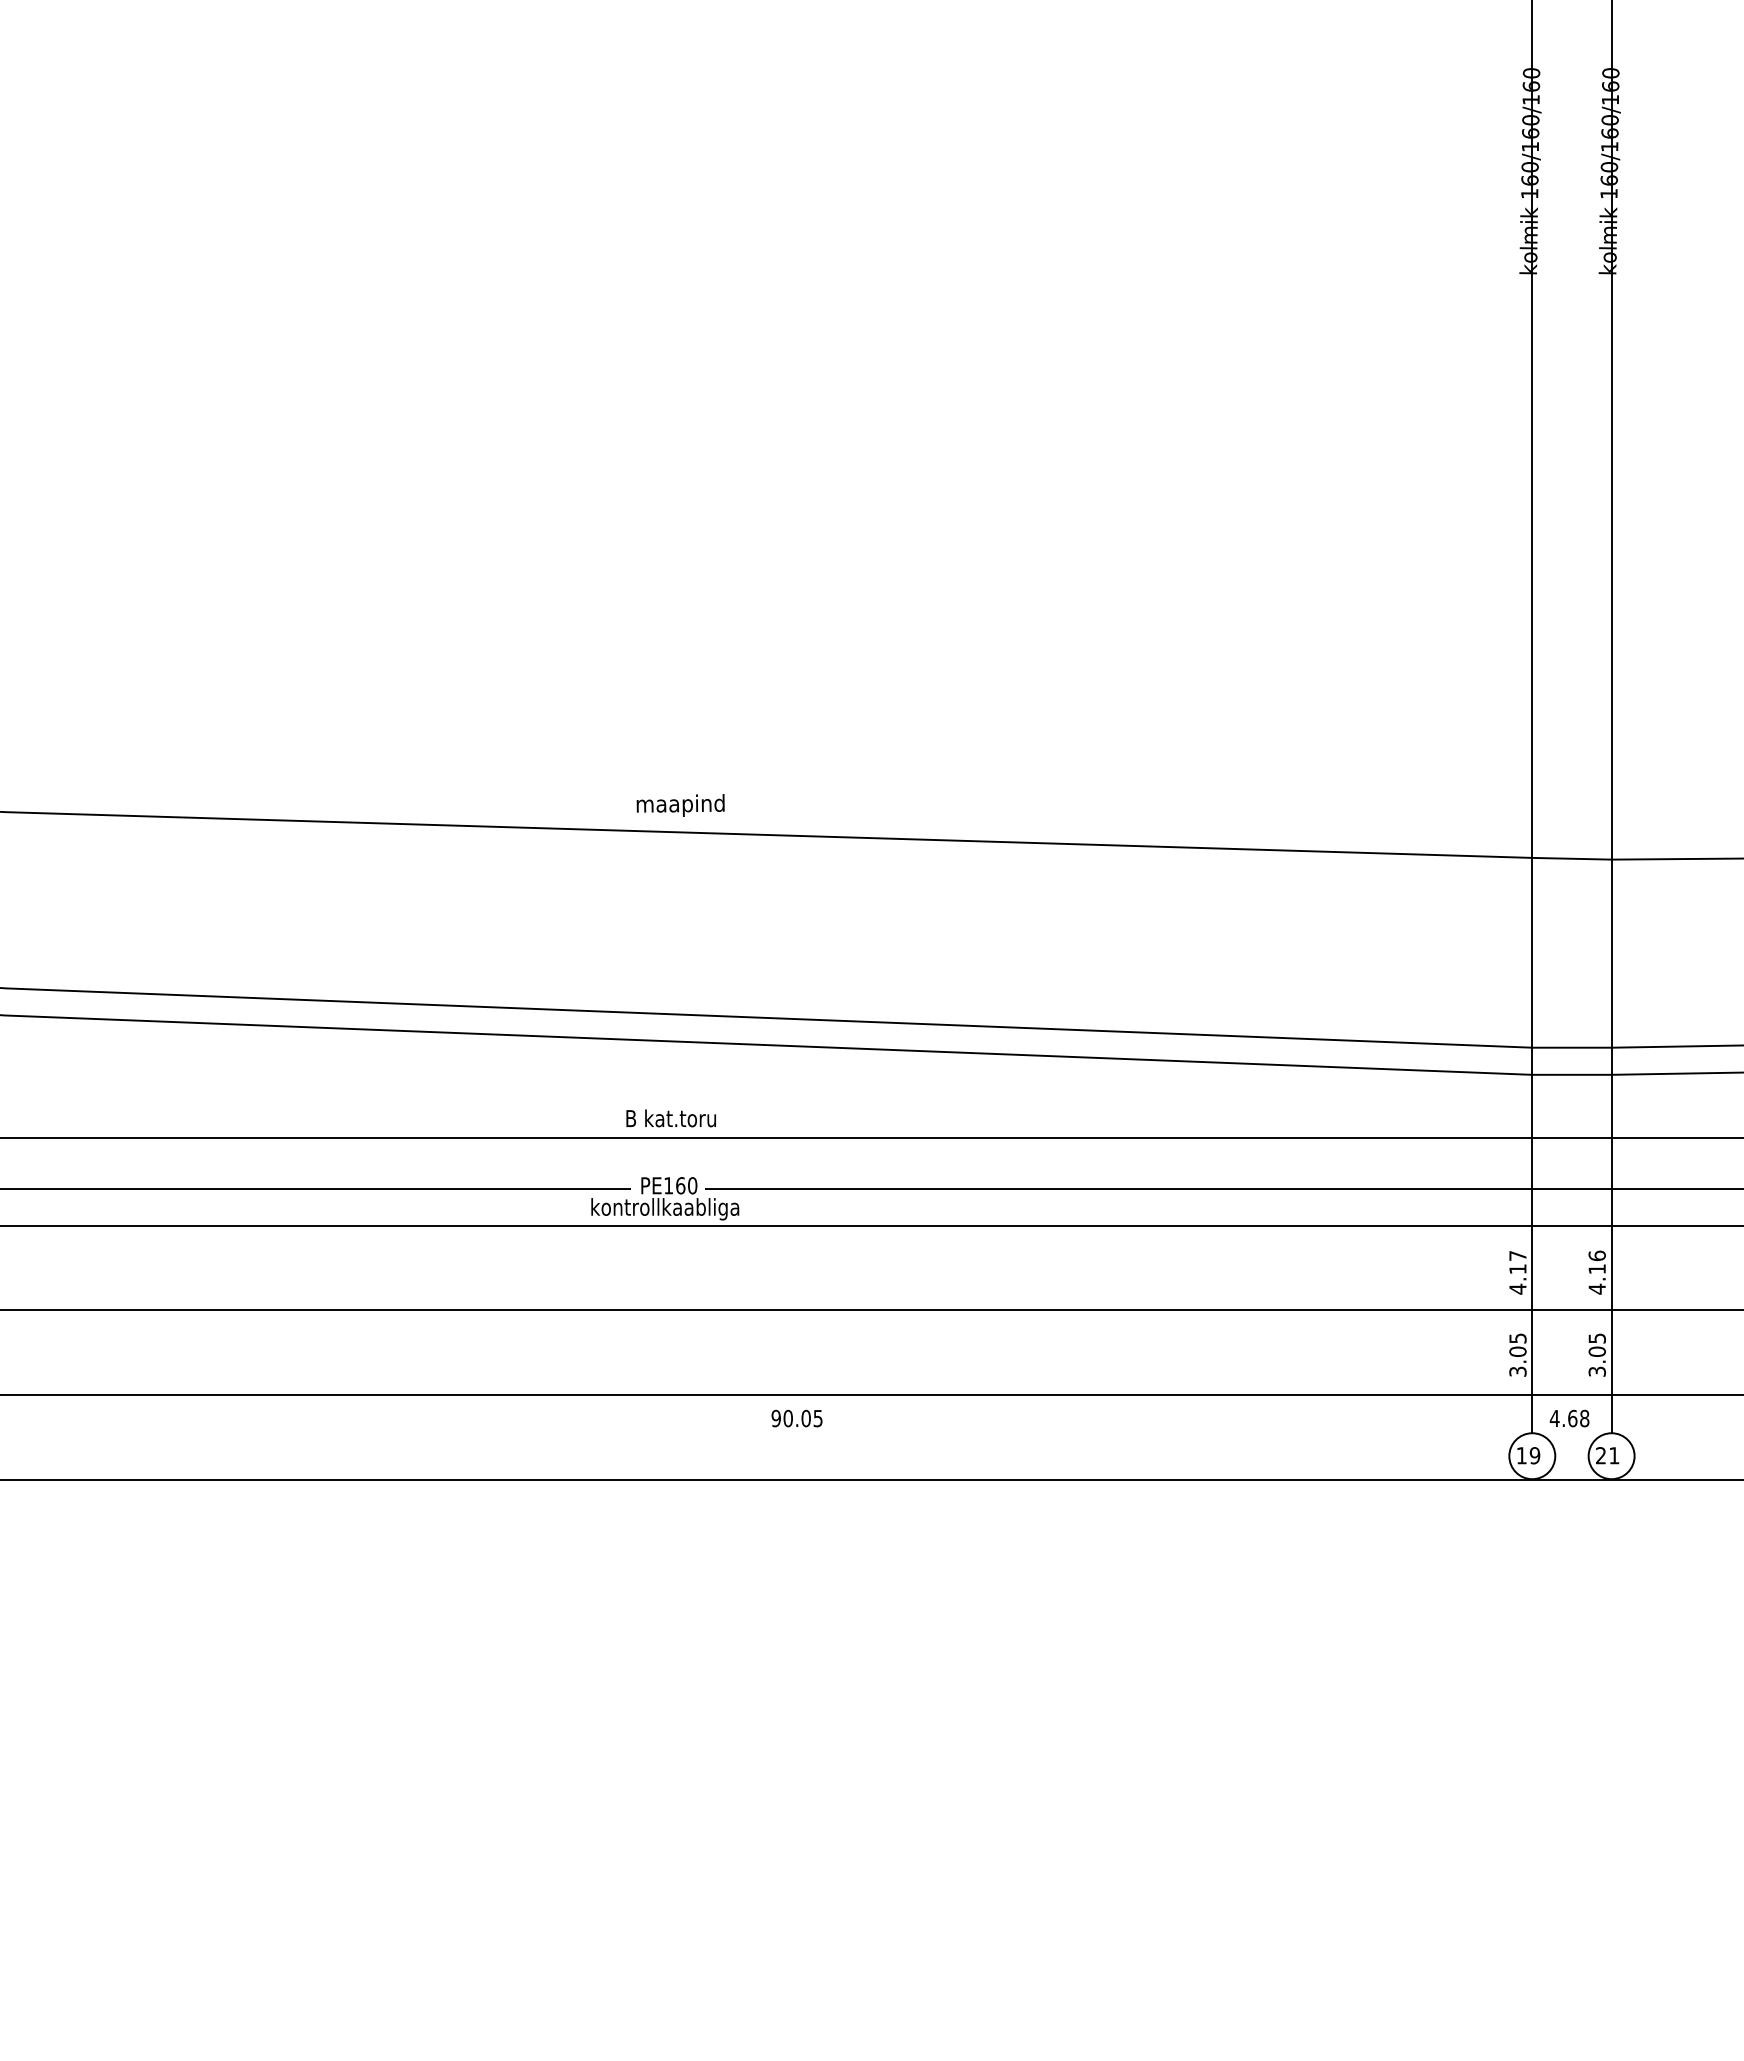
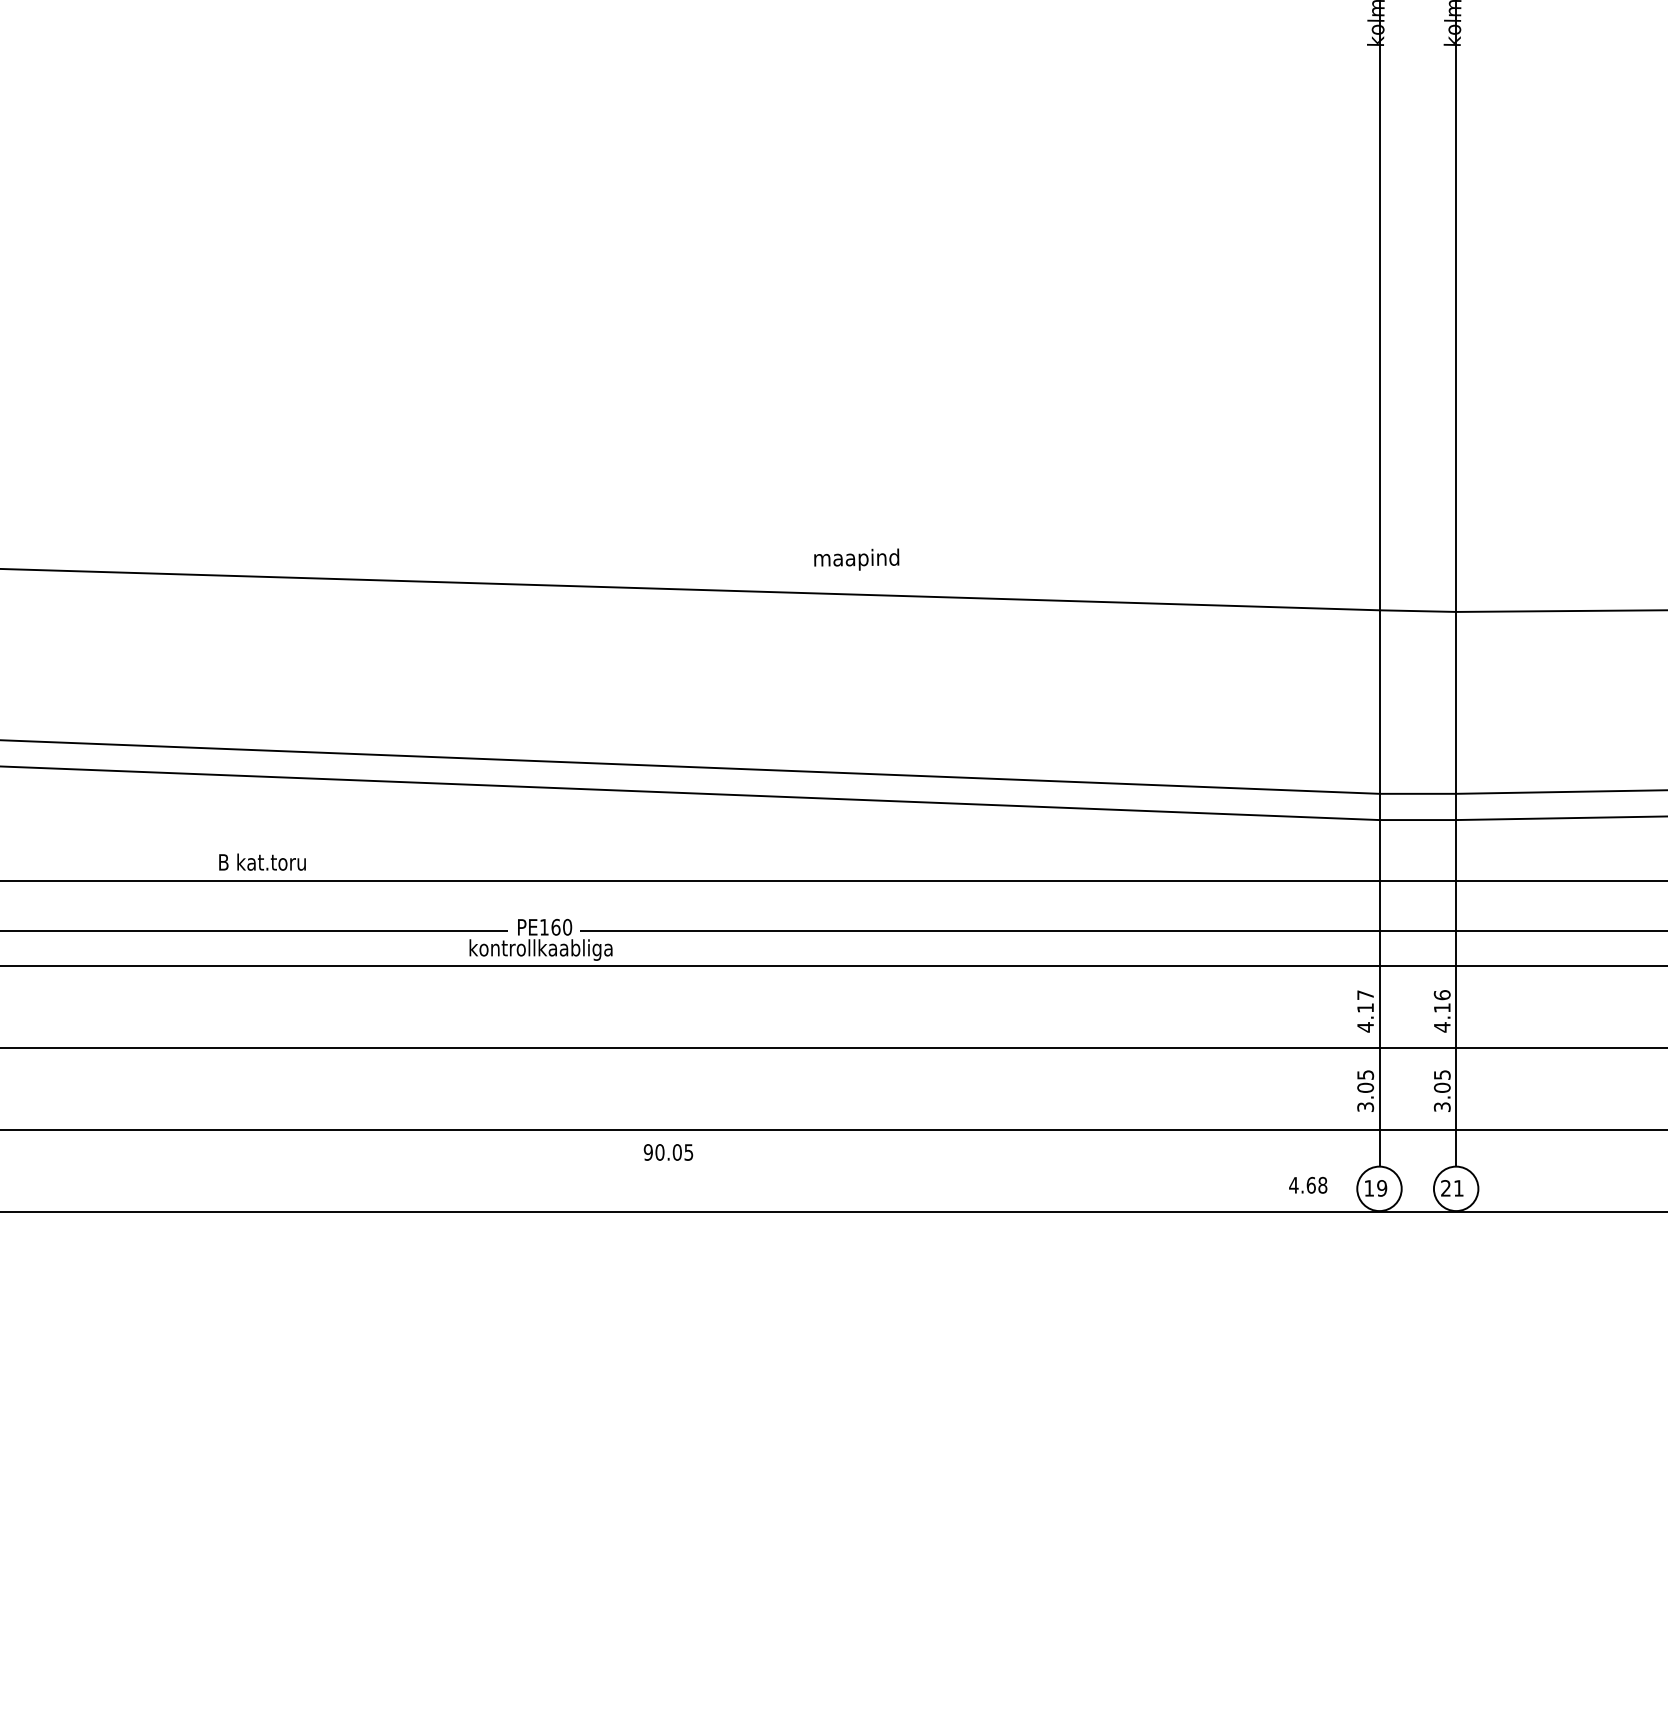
text: (680, 805) -> (856, 559), moved
text: (670, 1118) -> (261, 862), moved
text: (1569, 1418) -> (1308, 1185), moved

